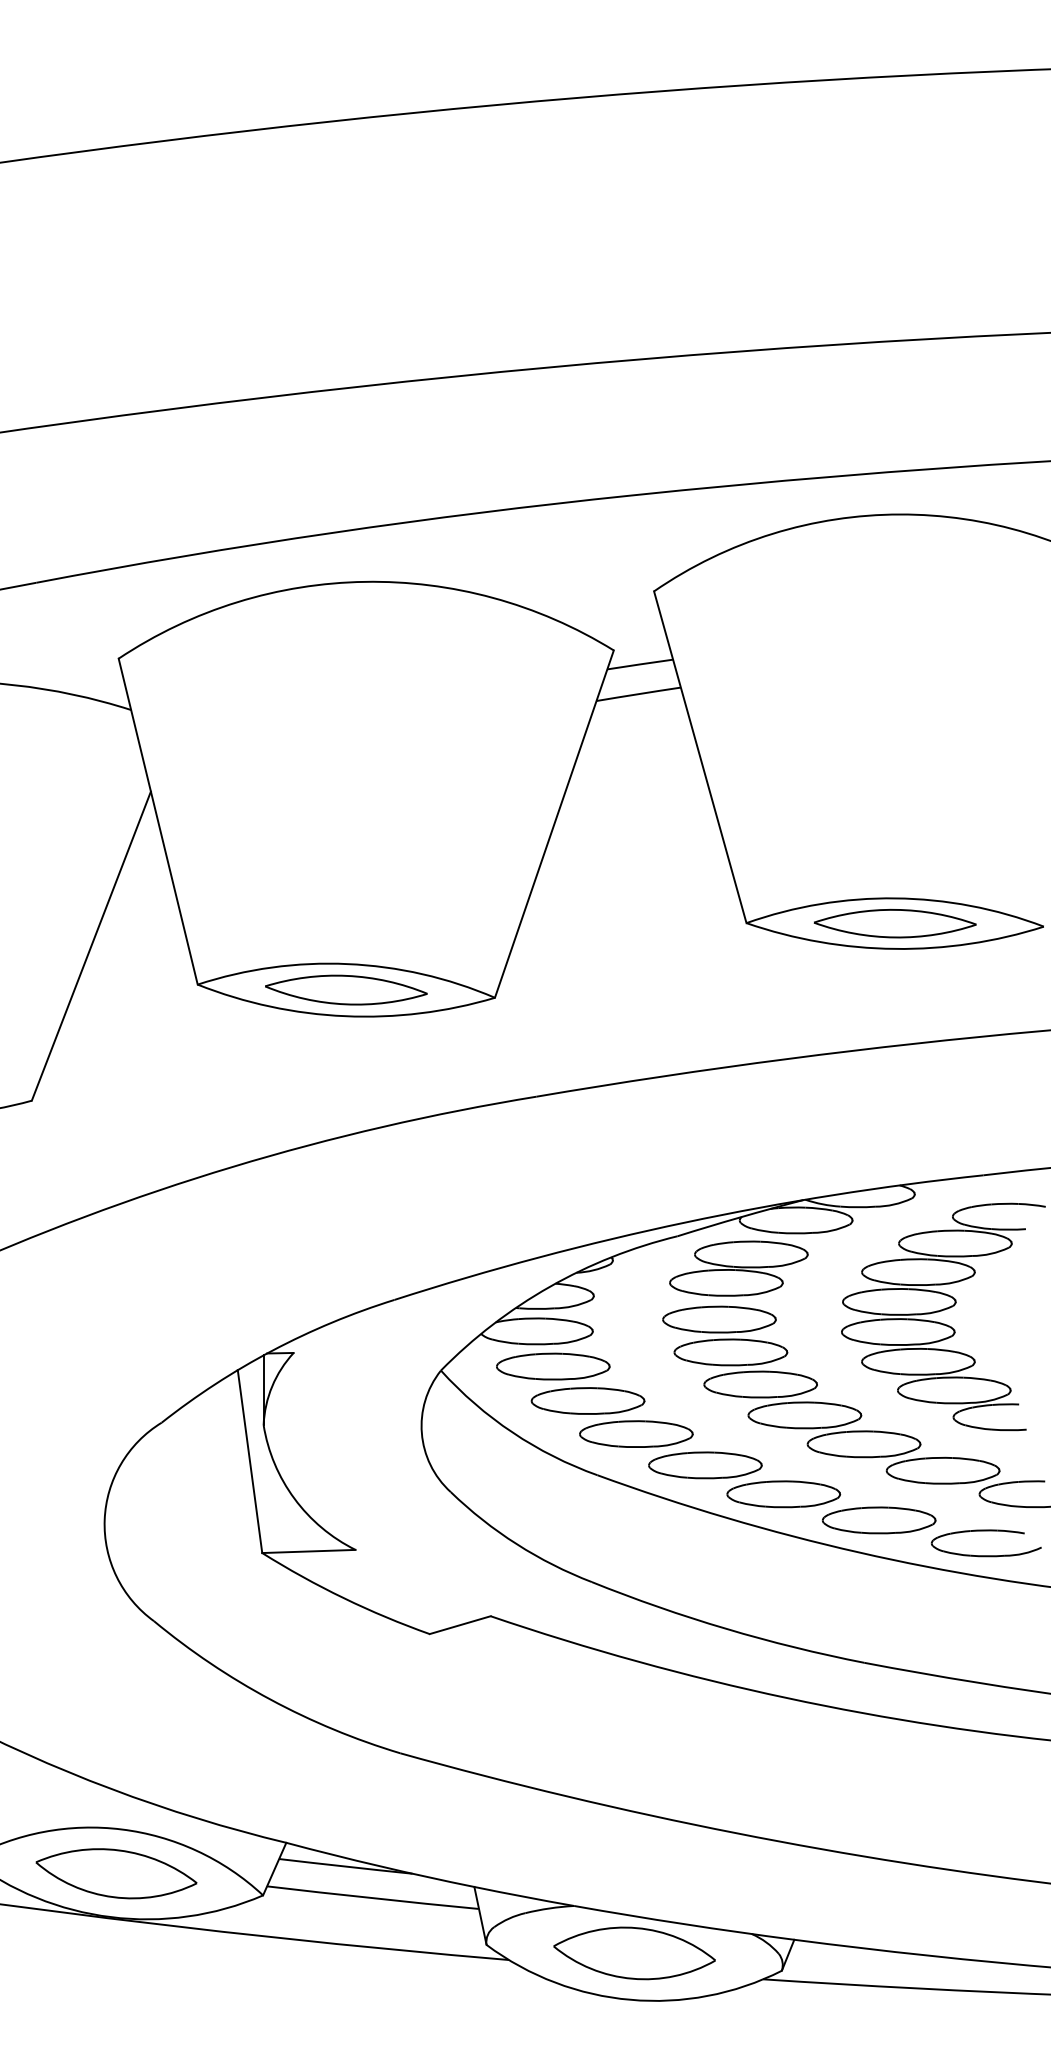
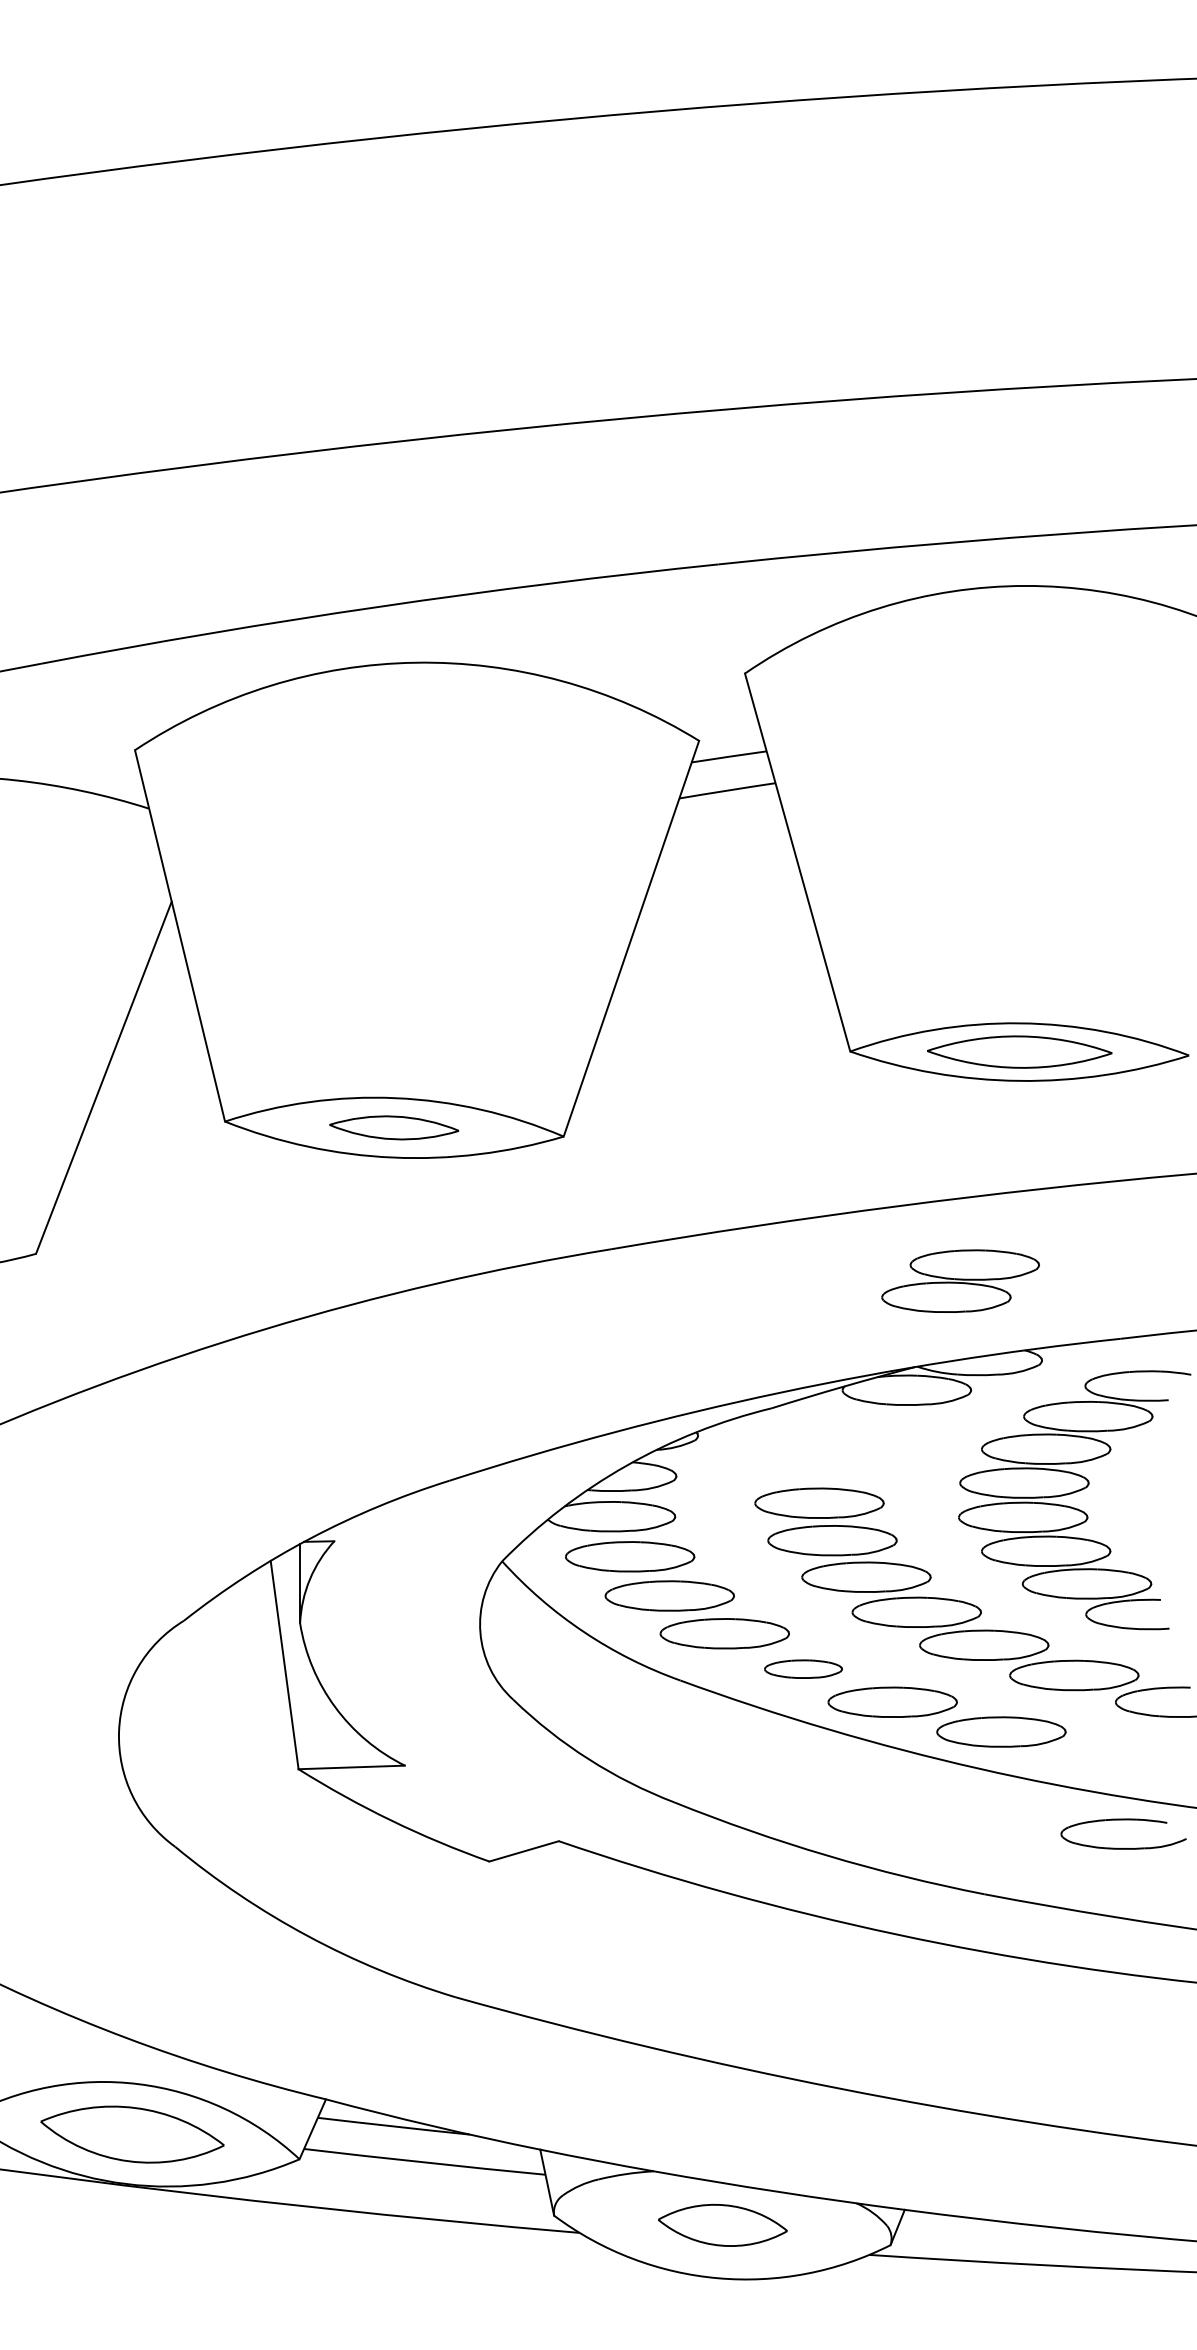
part: (345, 989) -> (393, 1127), size x0.7
part: (738, 1268) -> (960, 1280), moved
part: (705, 1464) -> (803, 1668), size x0.6
part: (986, 1531) -> (1123, 1820), moved
part: (634, 1953) -> (722, 2225), size x0.7

